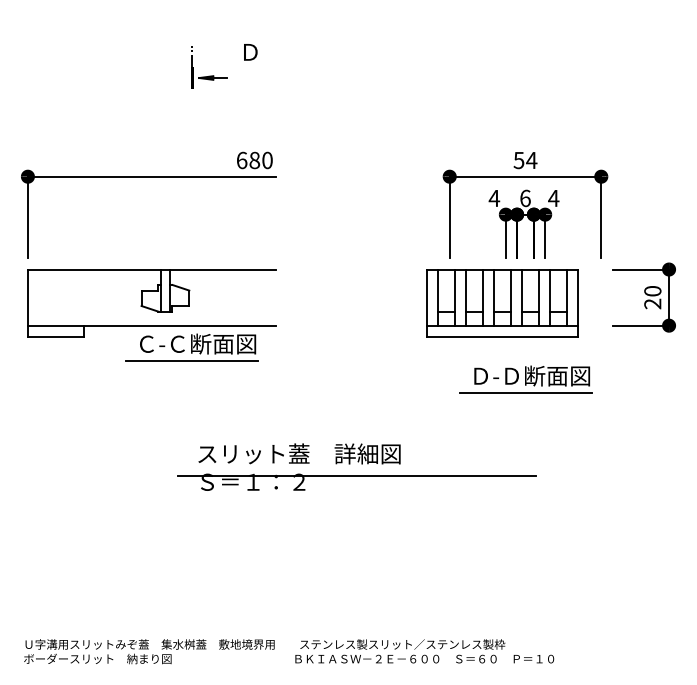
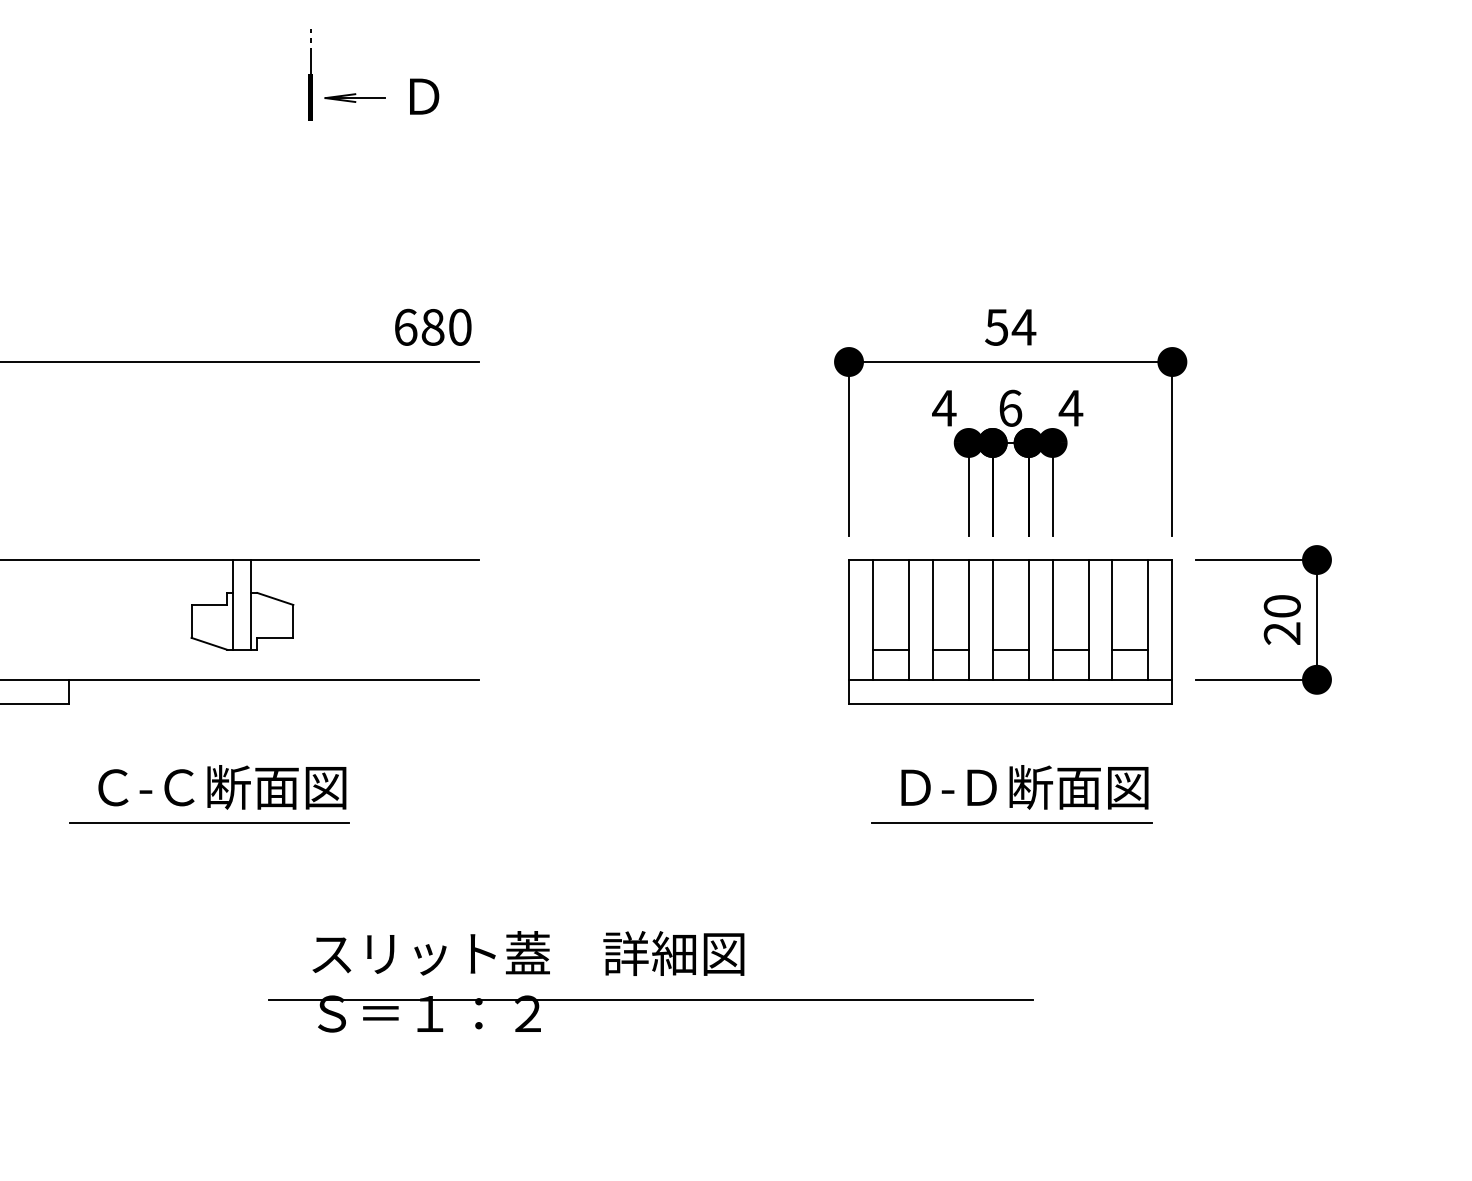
part: (209, 75) -> (347, 92), moved
part: (502, 303) -> (1010, 632), moved
part: (191, 347) -> (208, 794), moved

